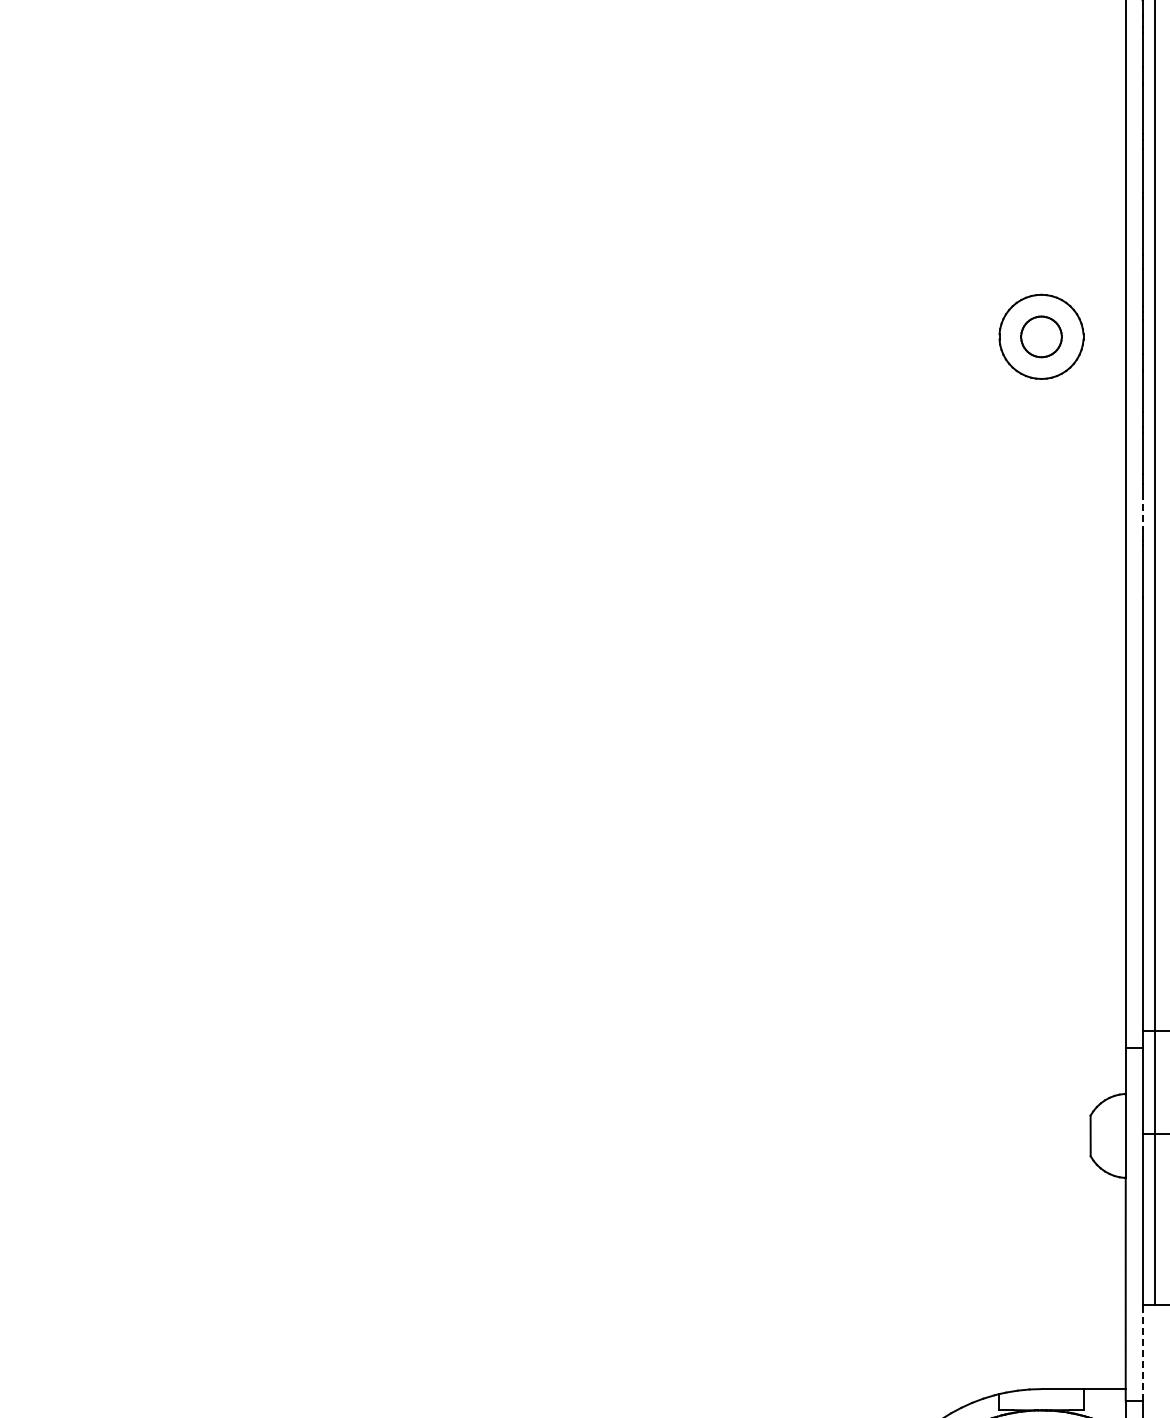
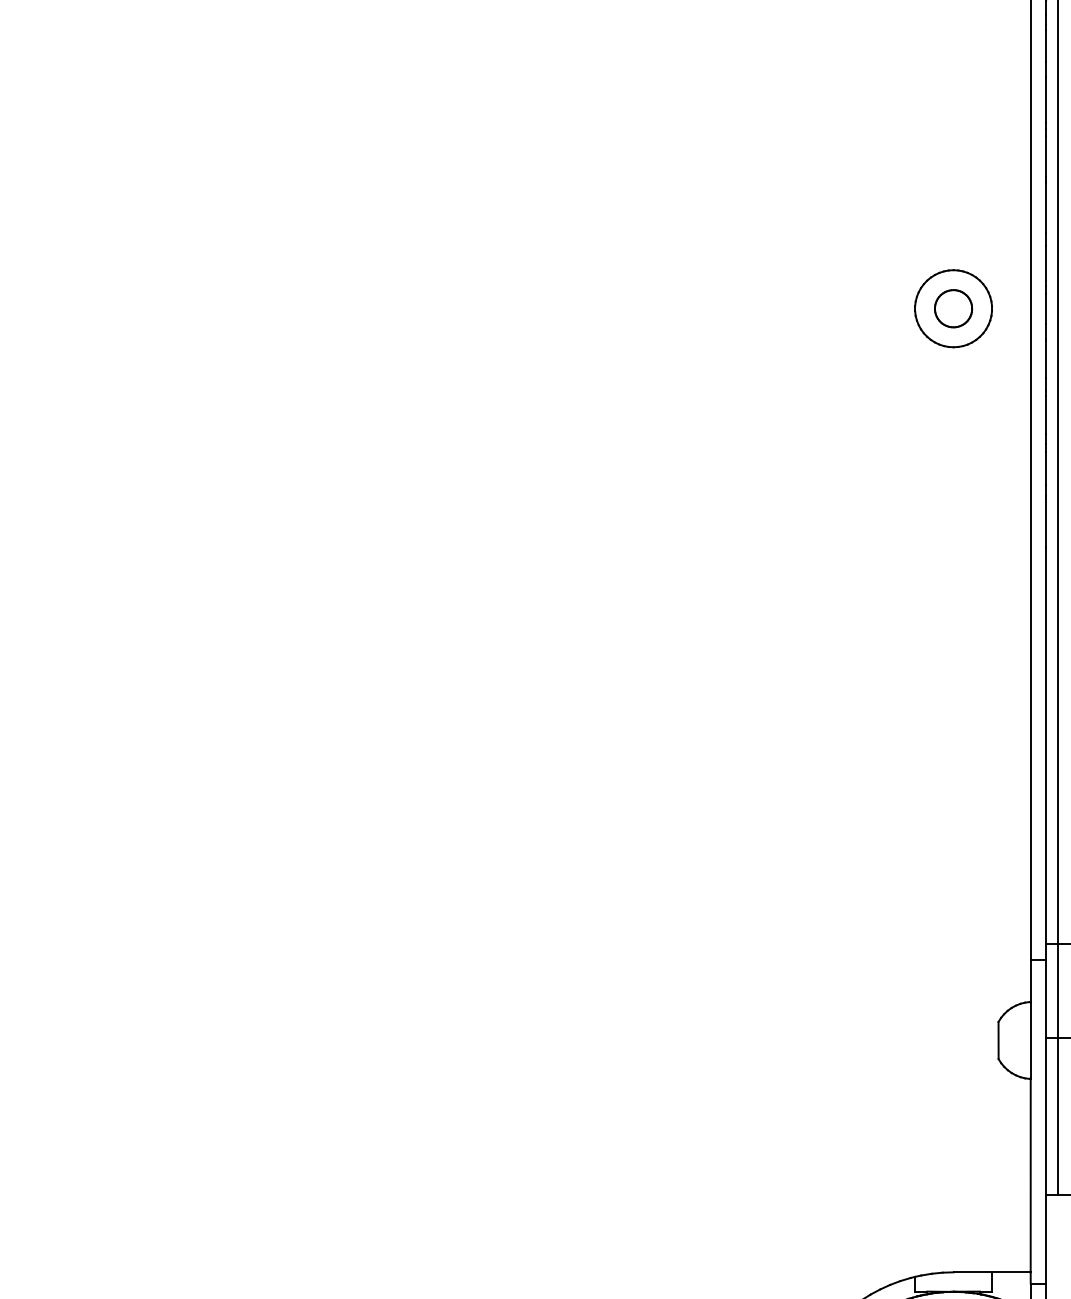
line: (1142, 511) -> (1046, 468), dashed -> solid
line: (1142, 1352) -> (1046, 1238), dashed -> solid

